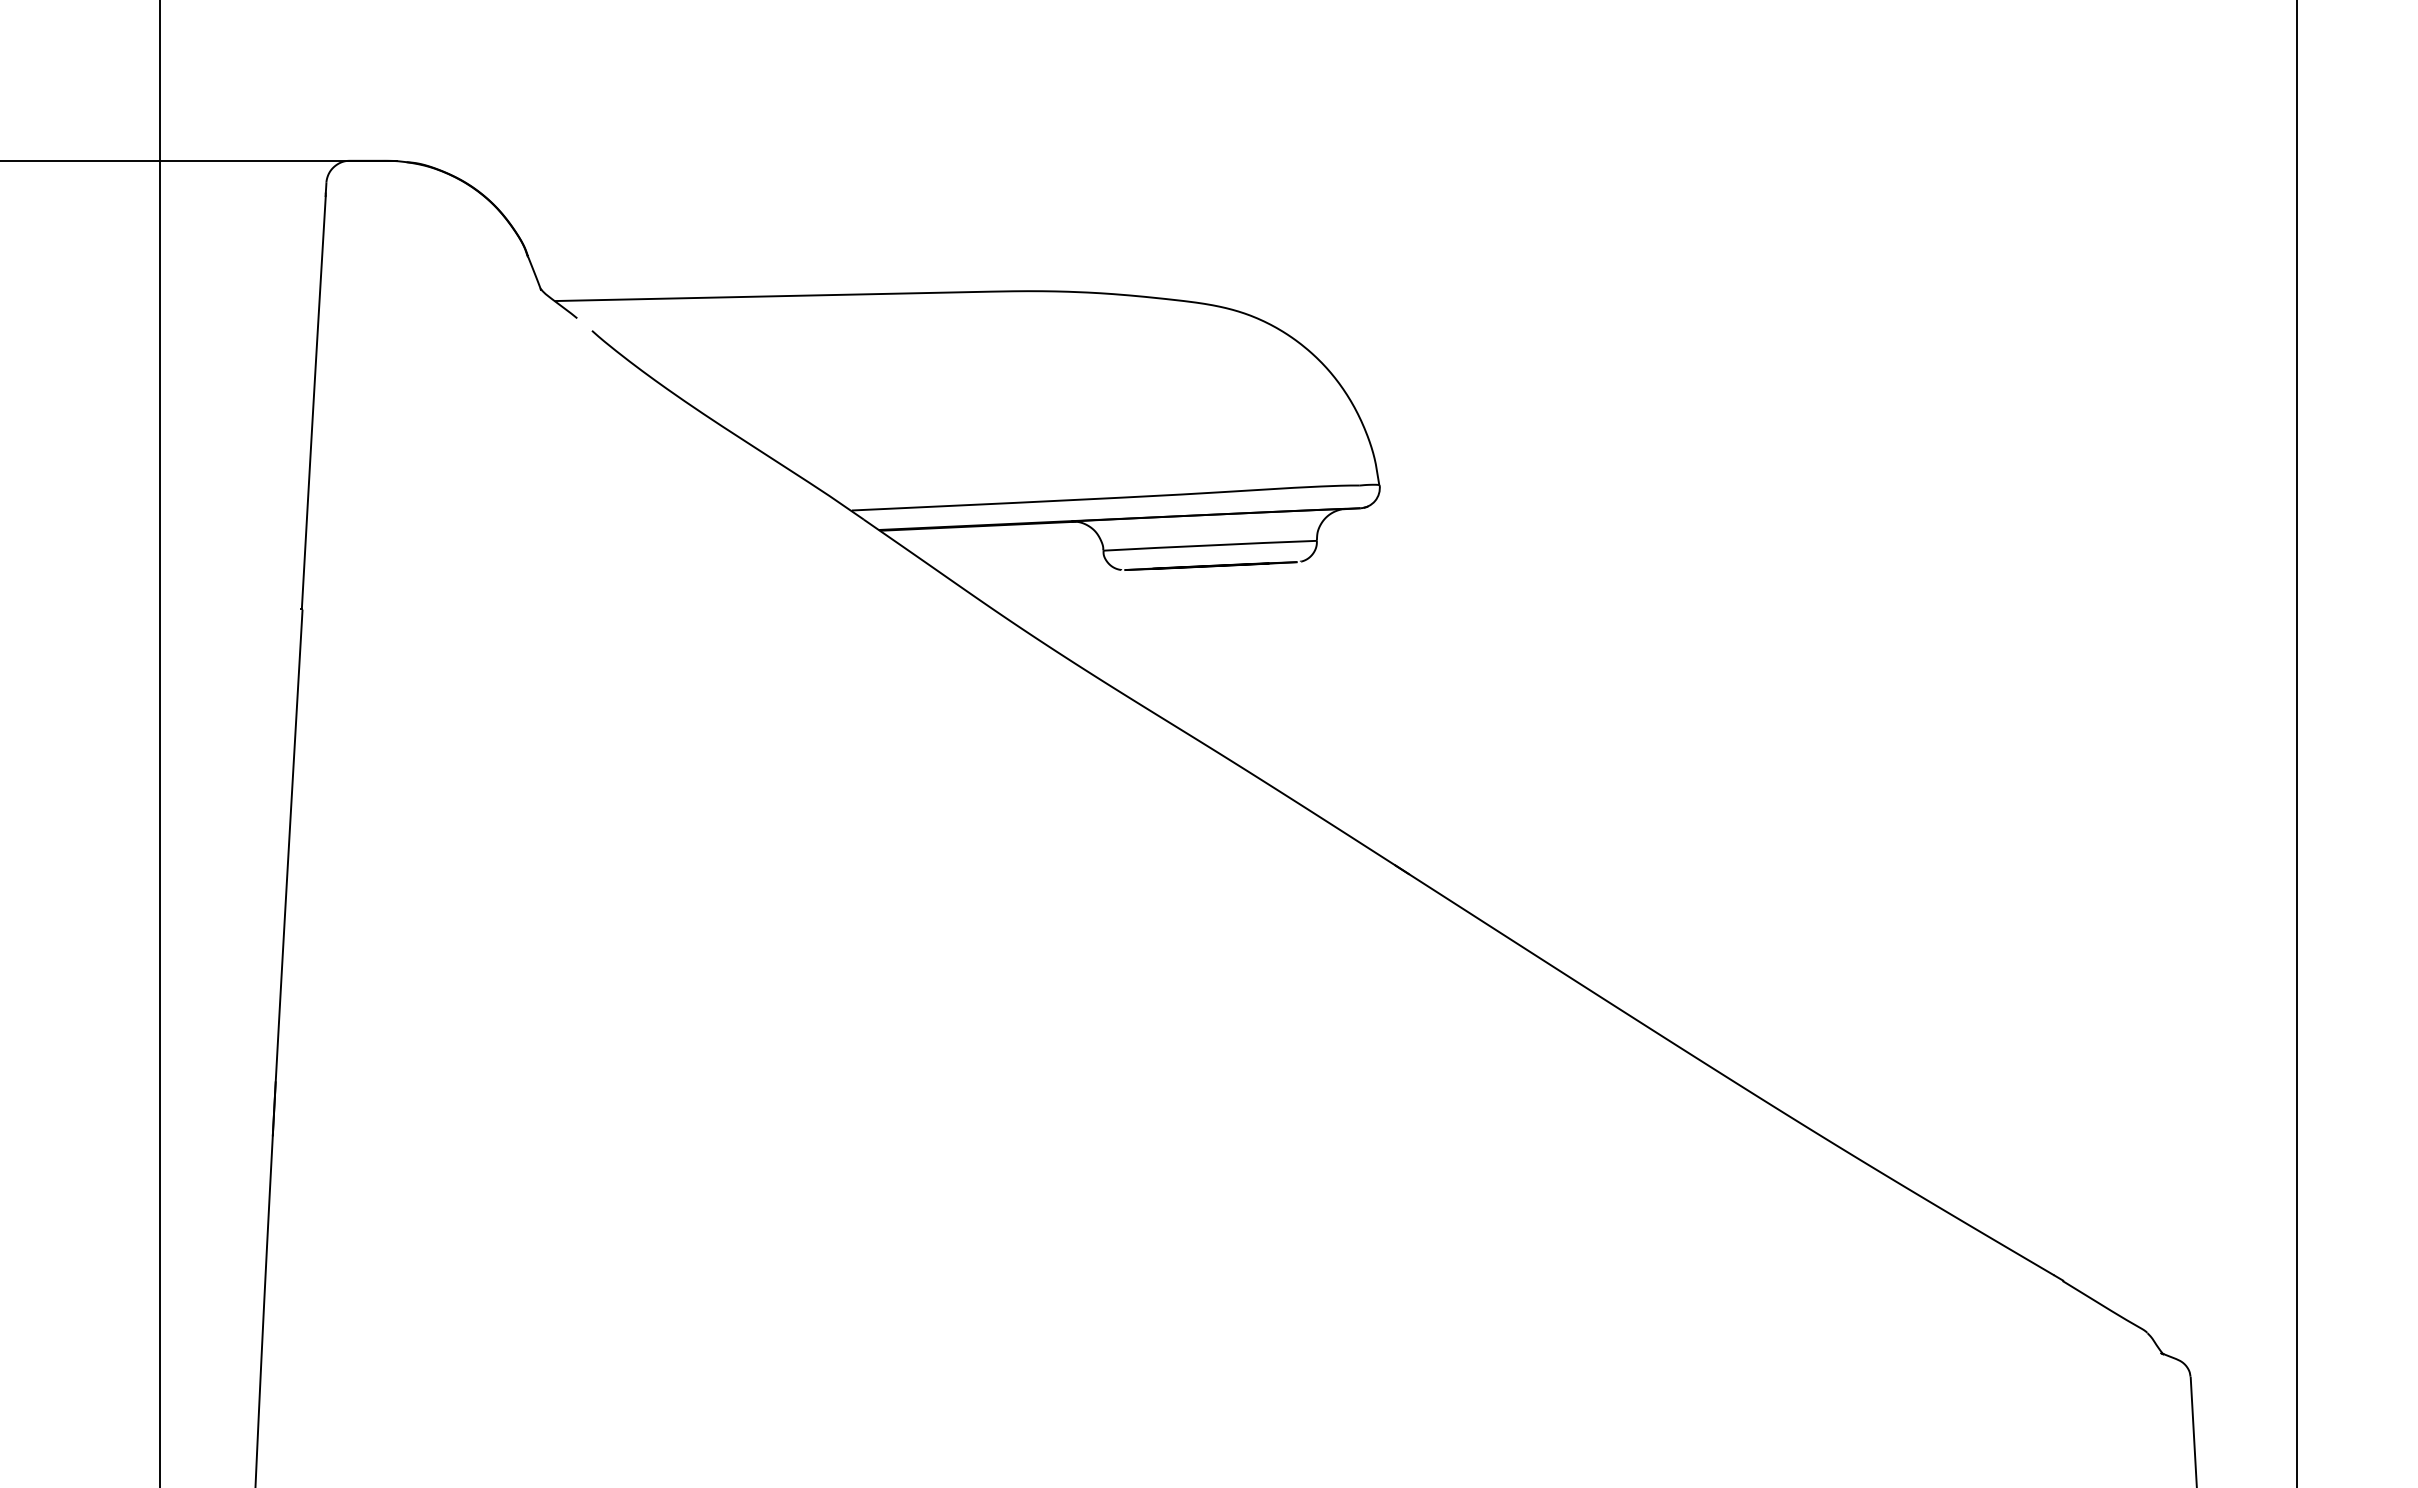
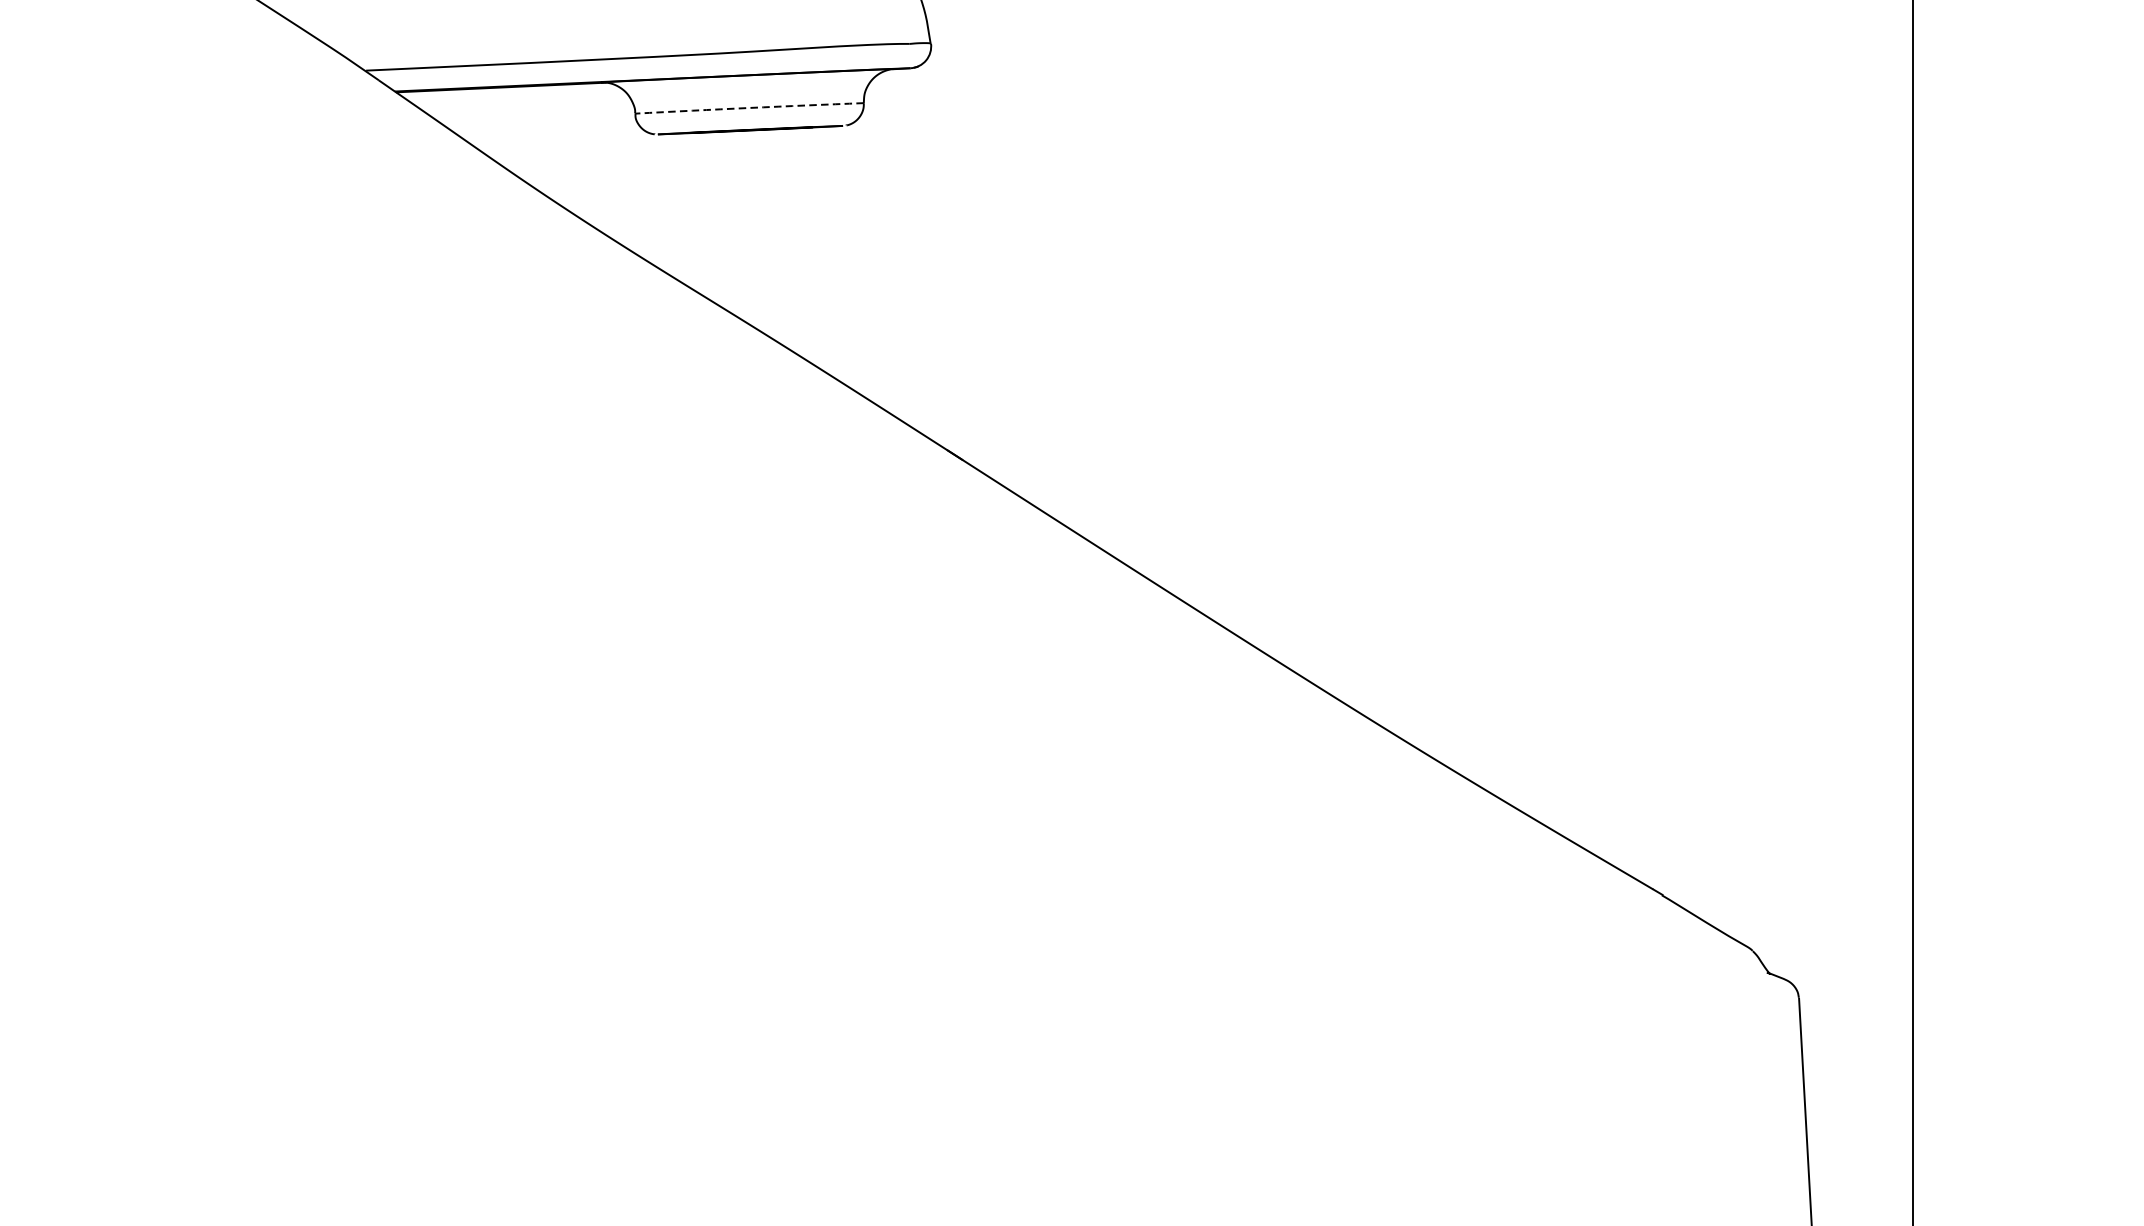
arc: (1210, 545) -> (749, 108), solid -> dashed

